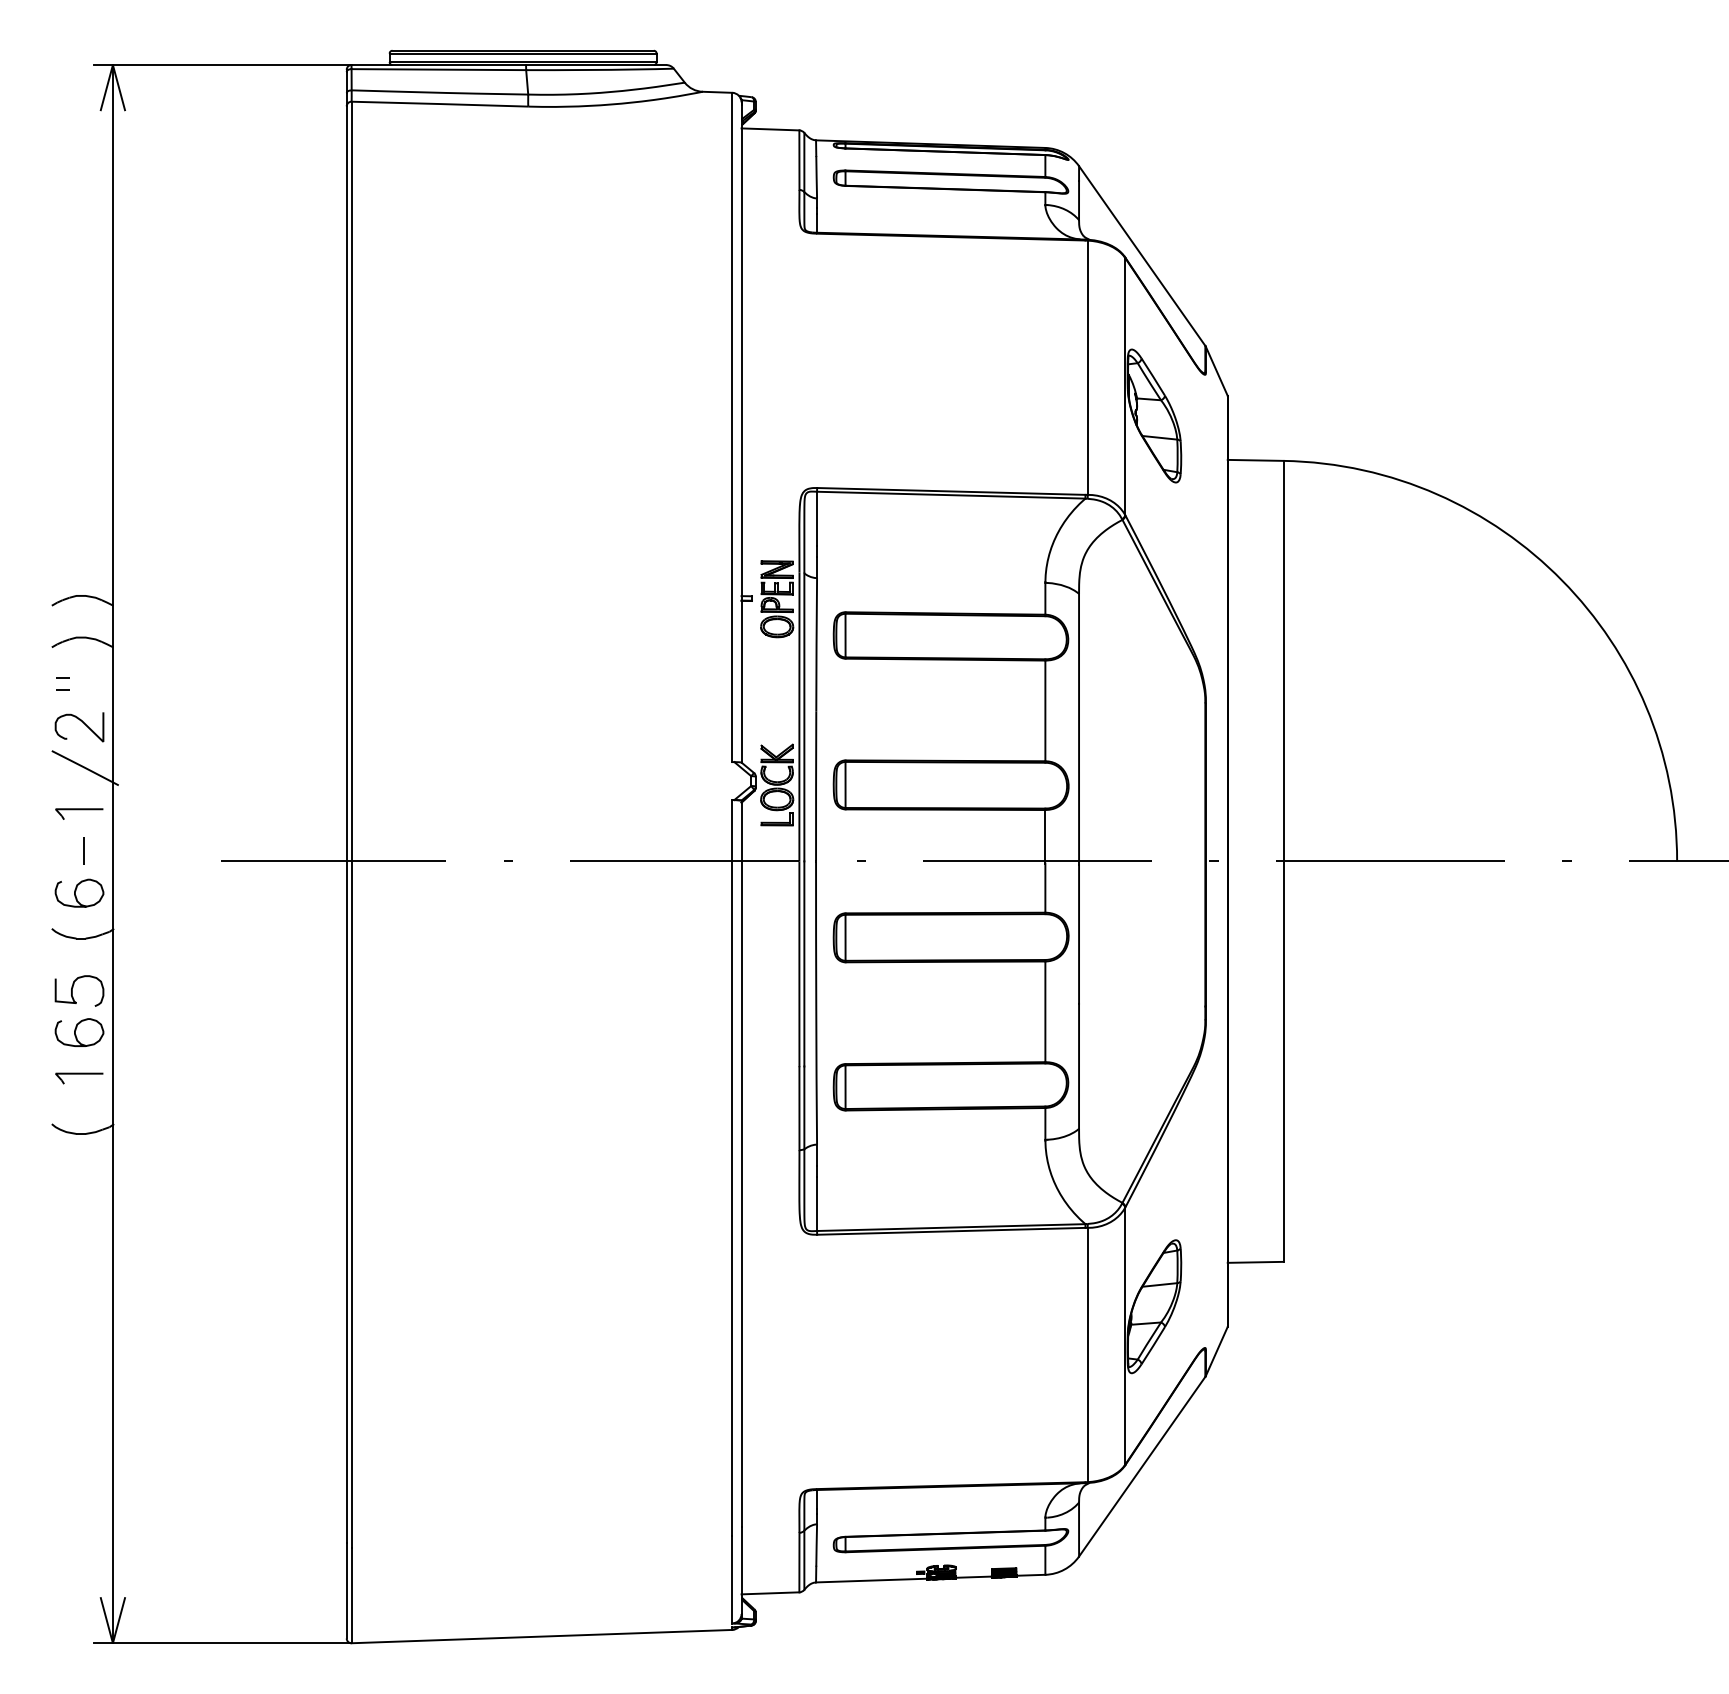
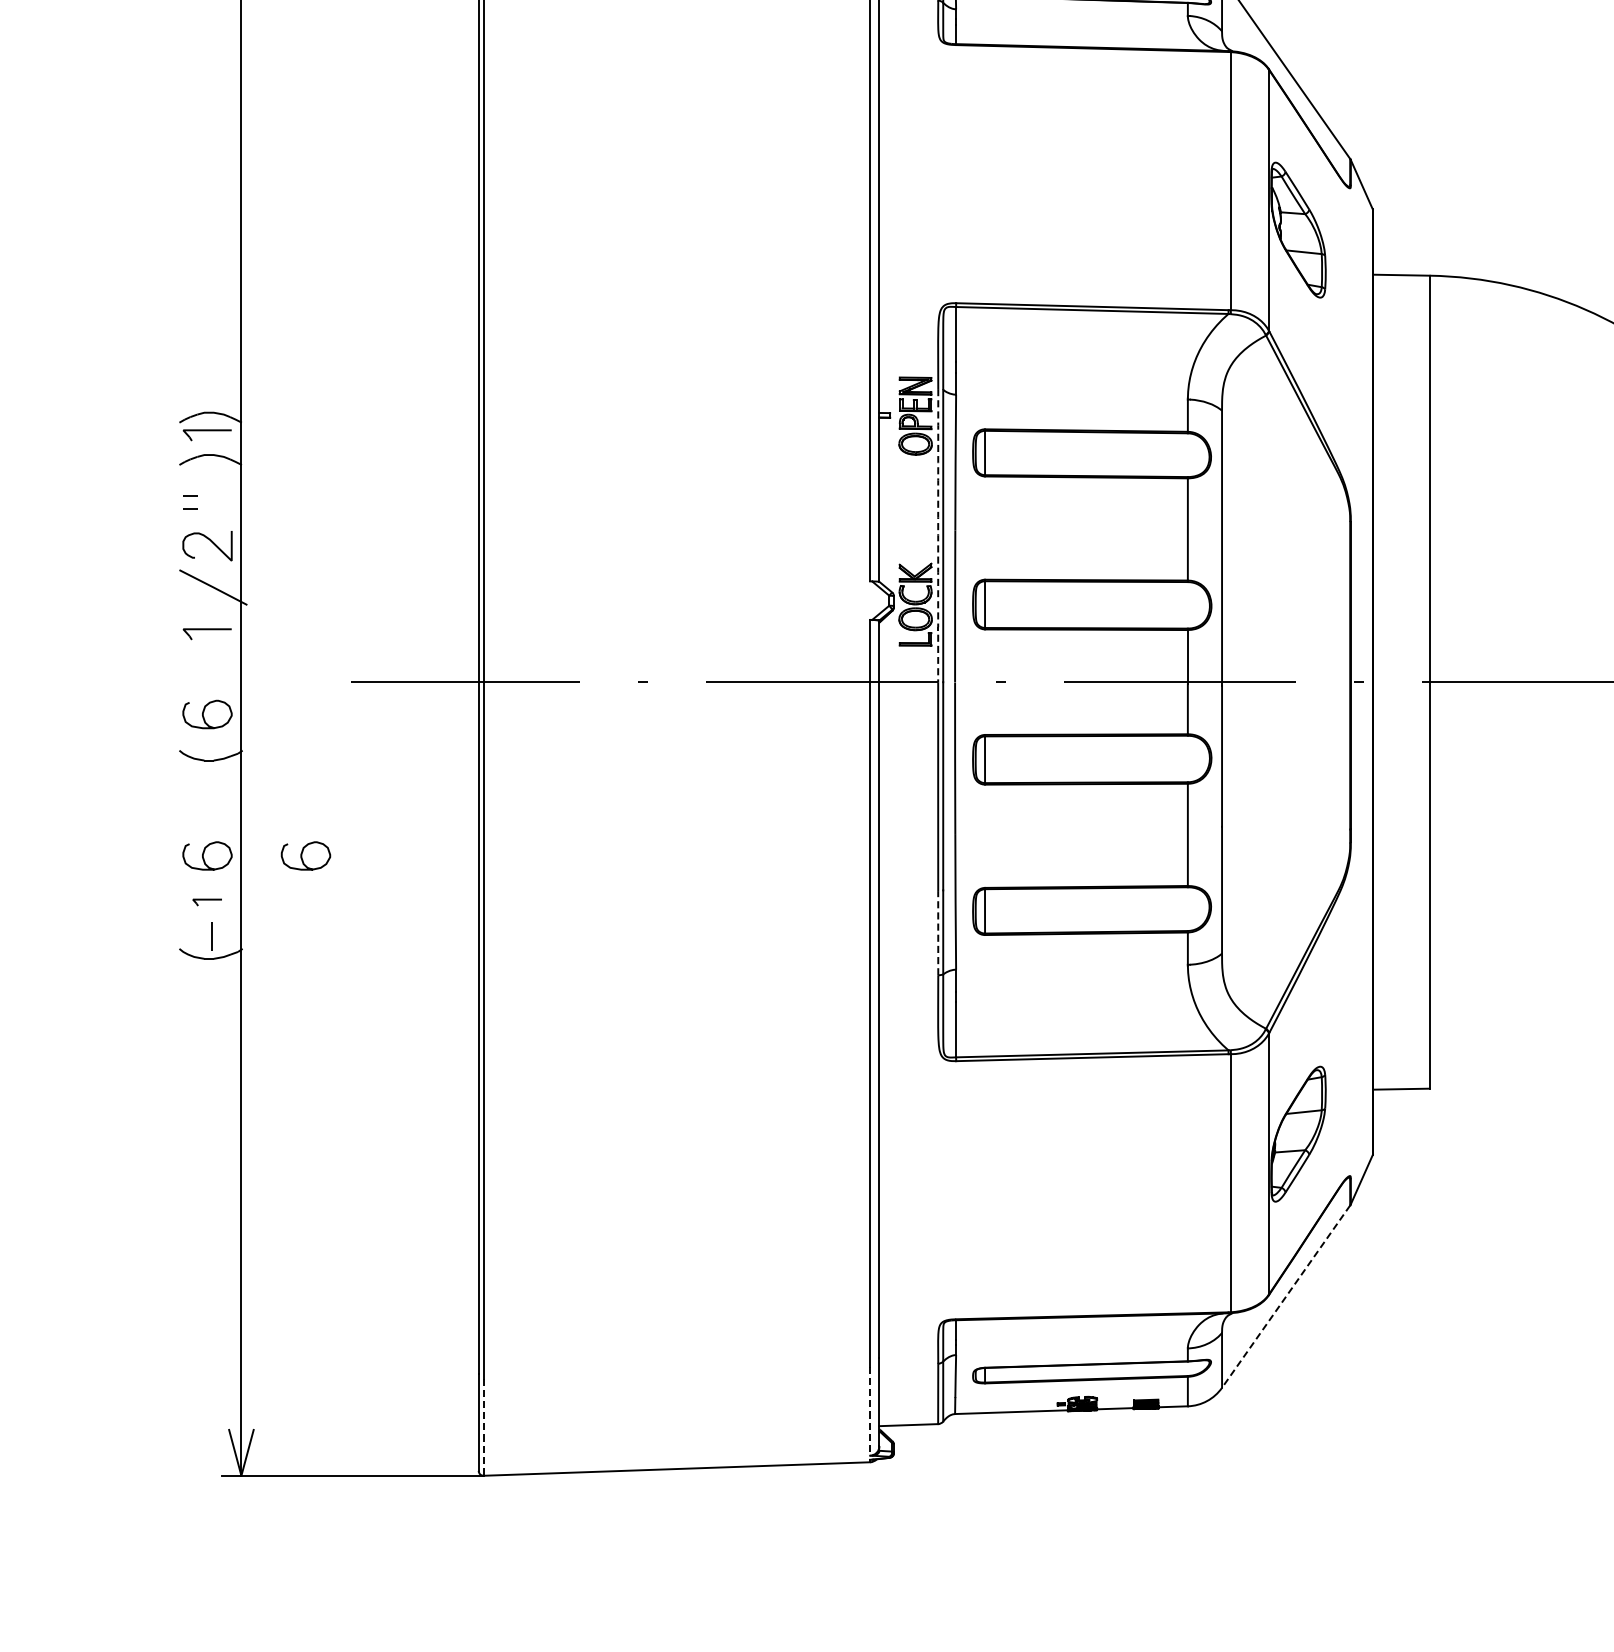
part: (79, 617) -> (207, 434), added
arc: (799, 717) -> (938, 536), solid -> dashed
line: (83, 850) -> (211, 936), moved
curve: (73, 987) -> (201, 810), removed
curve: (173, 1030) -> (302, 853), added
part: (79, 1078) -> (207, 902), size x0.6
line: (799, 1108) -> (938, 933), solid -> dashed
line: (1142, 1466) -> (1286, 1296), solid -> dashed
line: (732, 1579) -> (870, 1411), solid -> dashed
line: (351, 1595) -> (483, 1427), solid -> dashed

